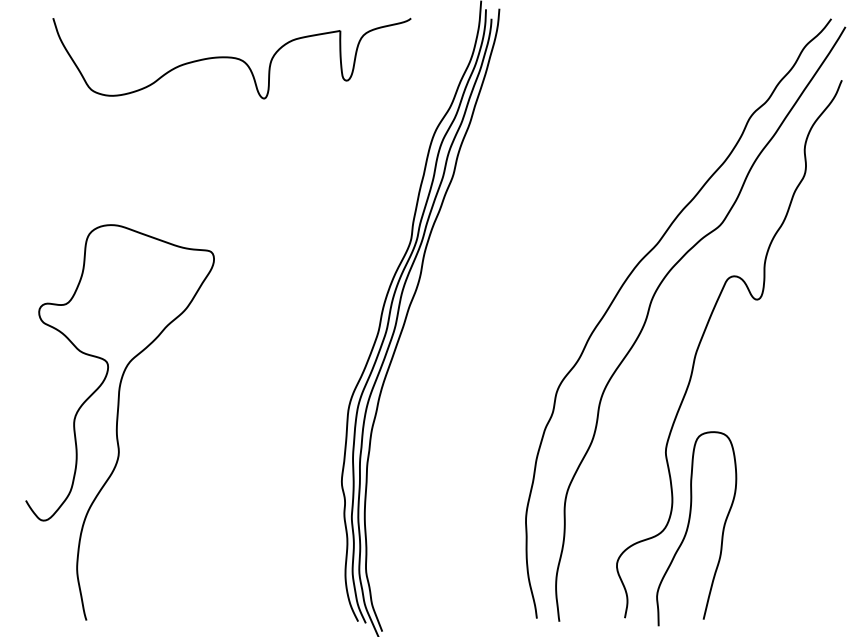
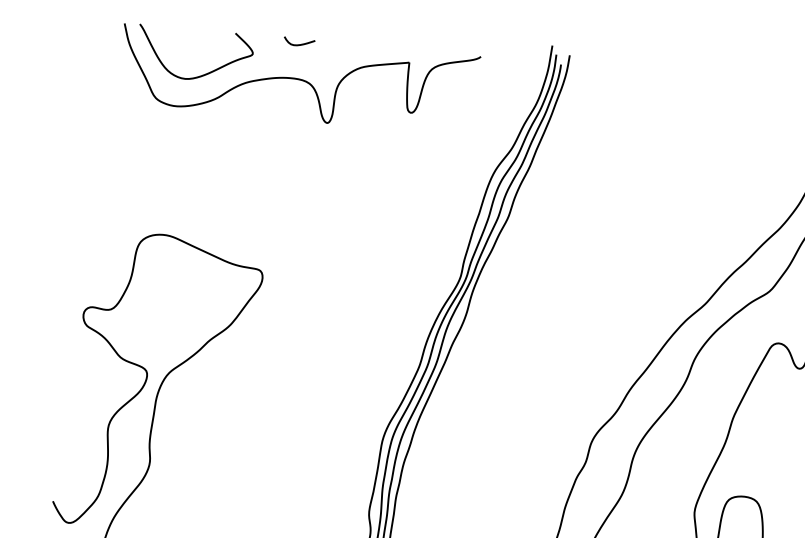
curve: (228, 22) -> (298, 43), added
curve: (136, 61) -> (203, 74), added

